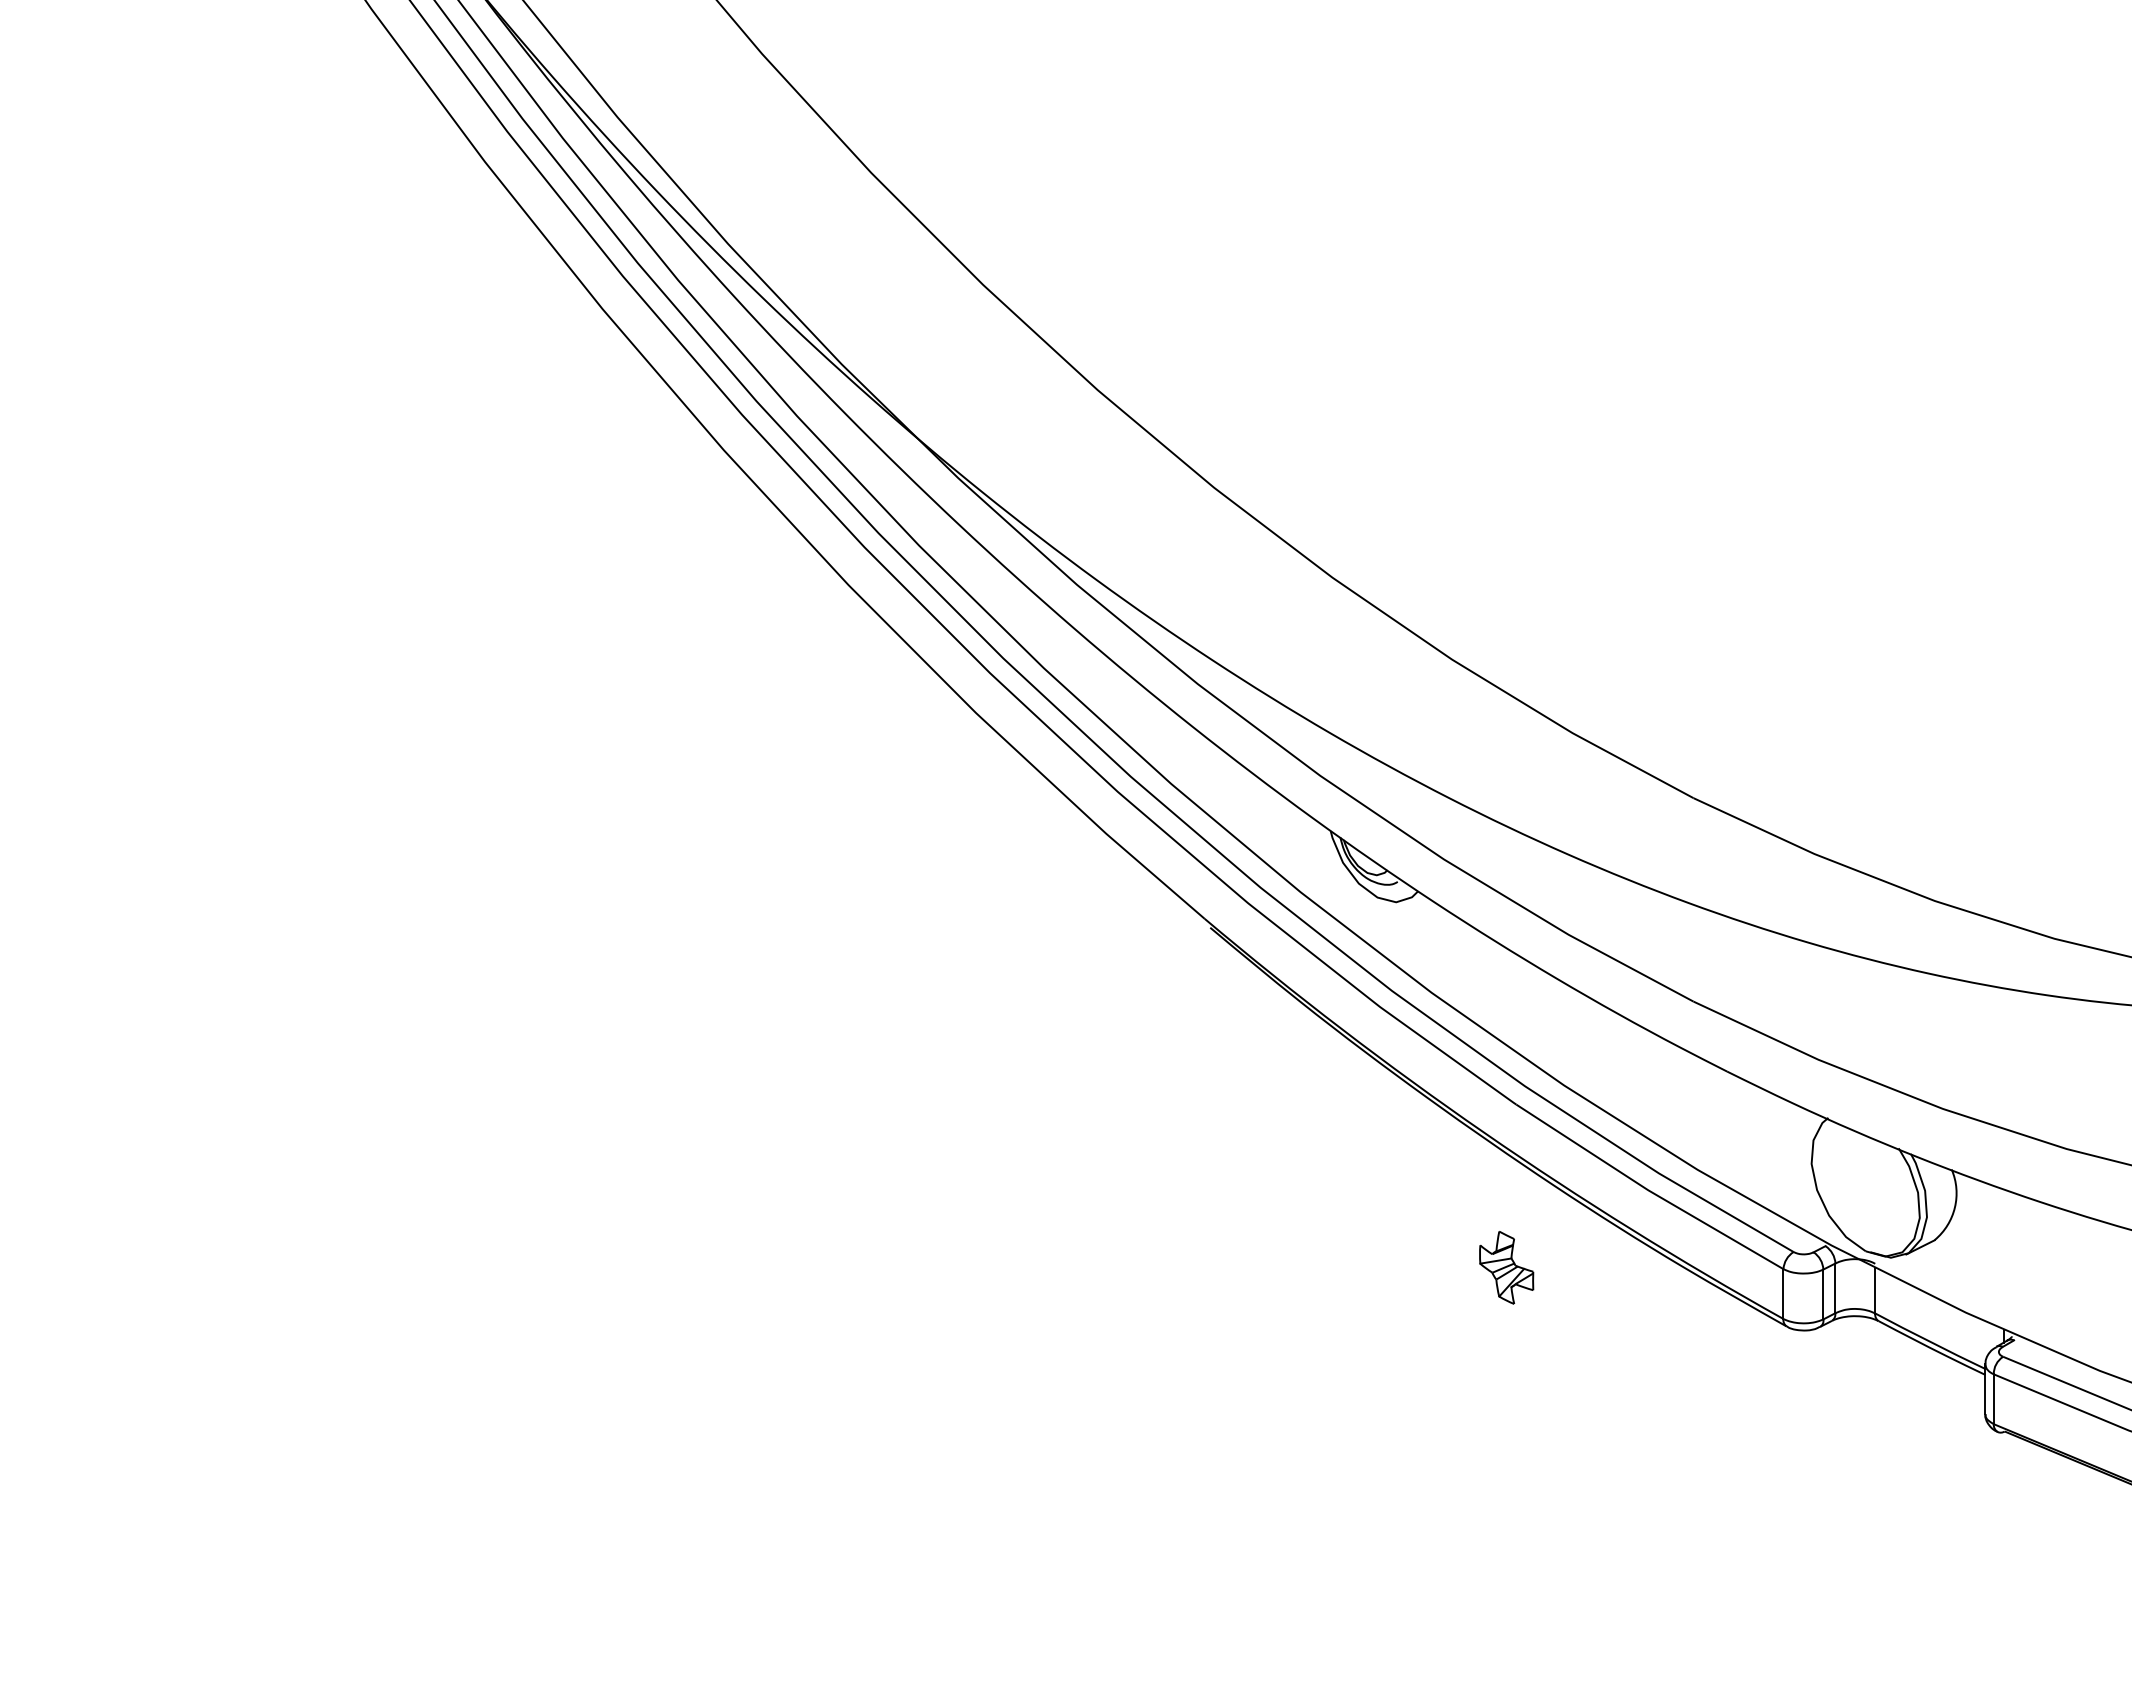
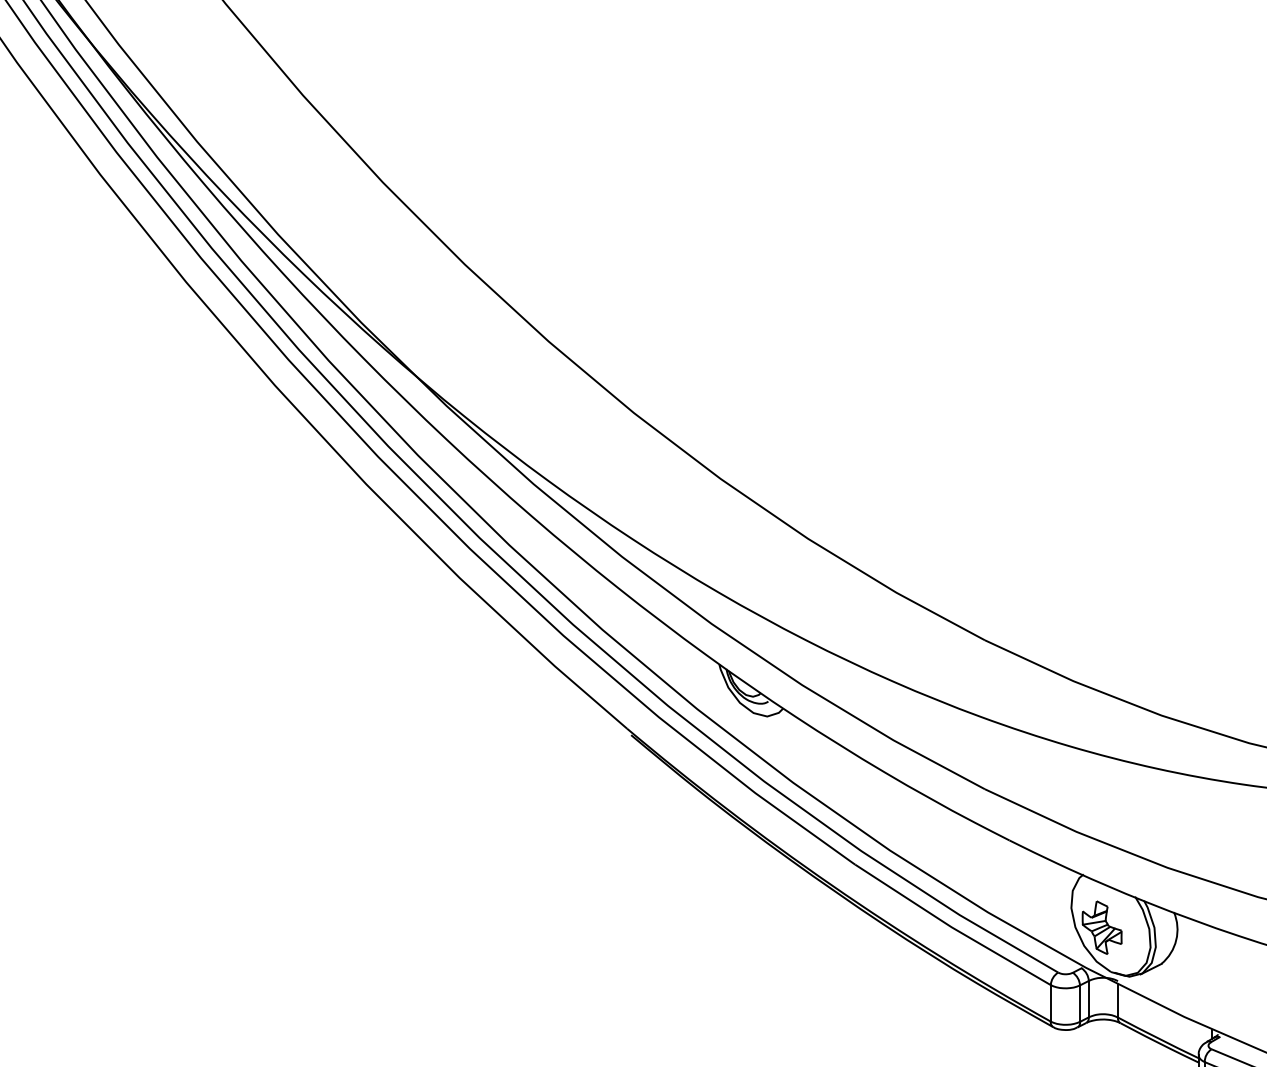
part: (1506, 1267) -> (1102, 927), moved

